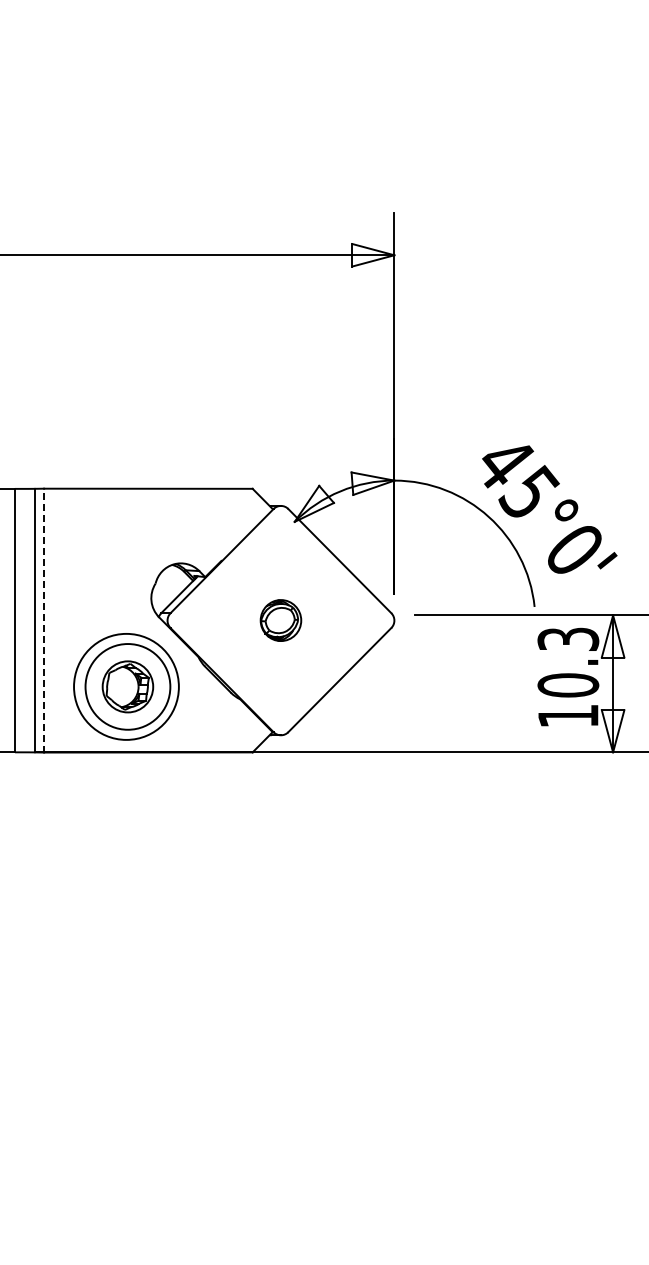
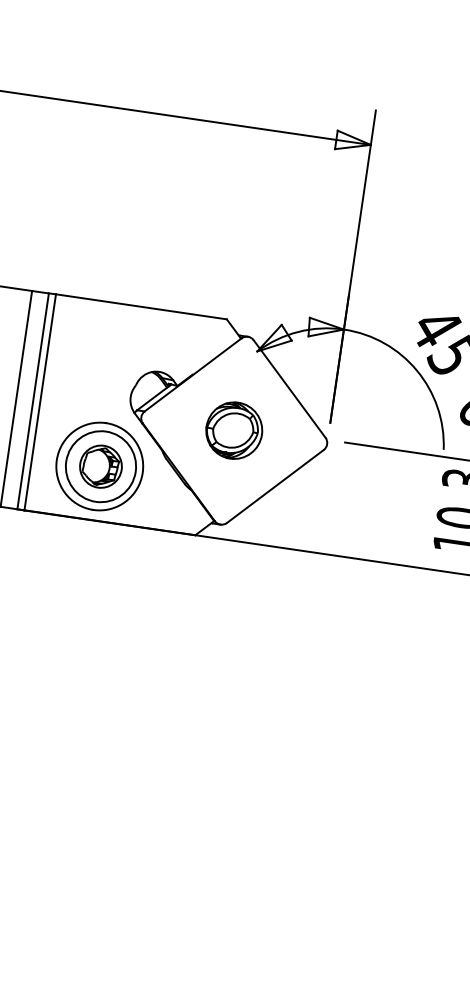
line: (44, 620) -> (40, 402), dashed -> solid
part: (280, 620) -> (233, 430), size x1.67

